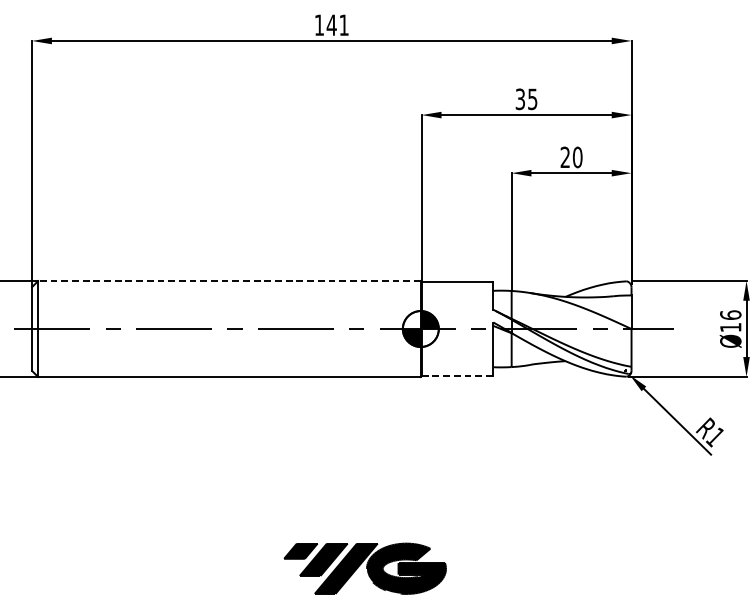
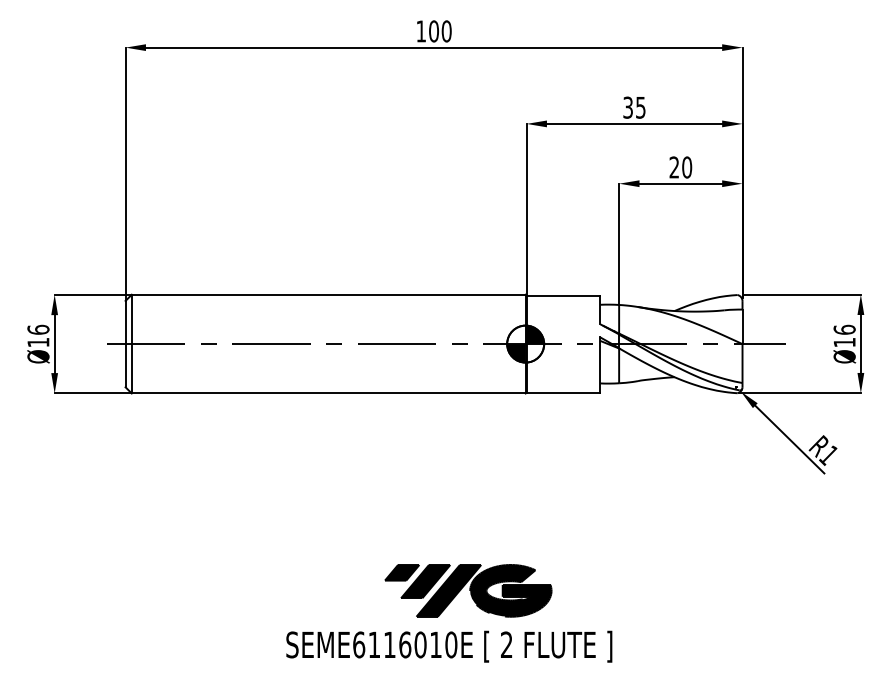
text: (337, 25) -> (439, 31), 141 -> 100
line: (229, 280) -> (328, 294), dashed -> solid
line: (457, 376) -> (563, 392), dashed -> solid

